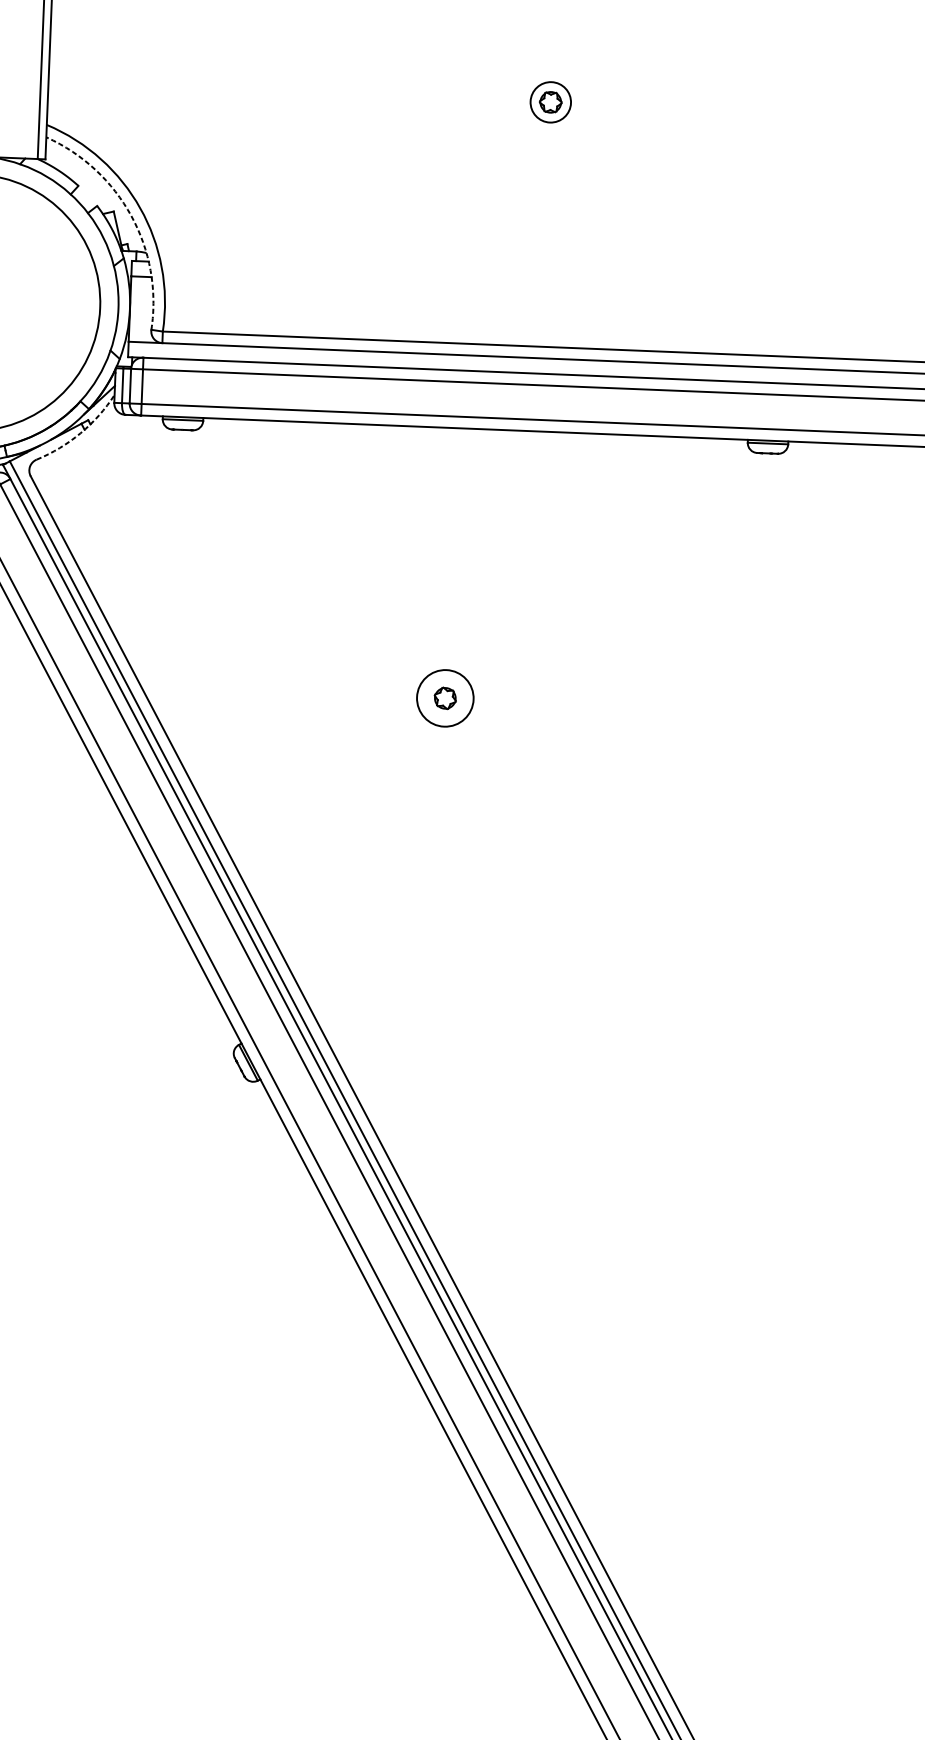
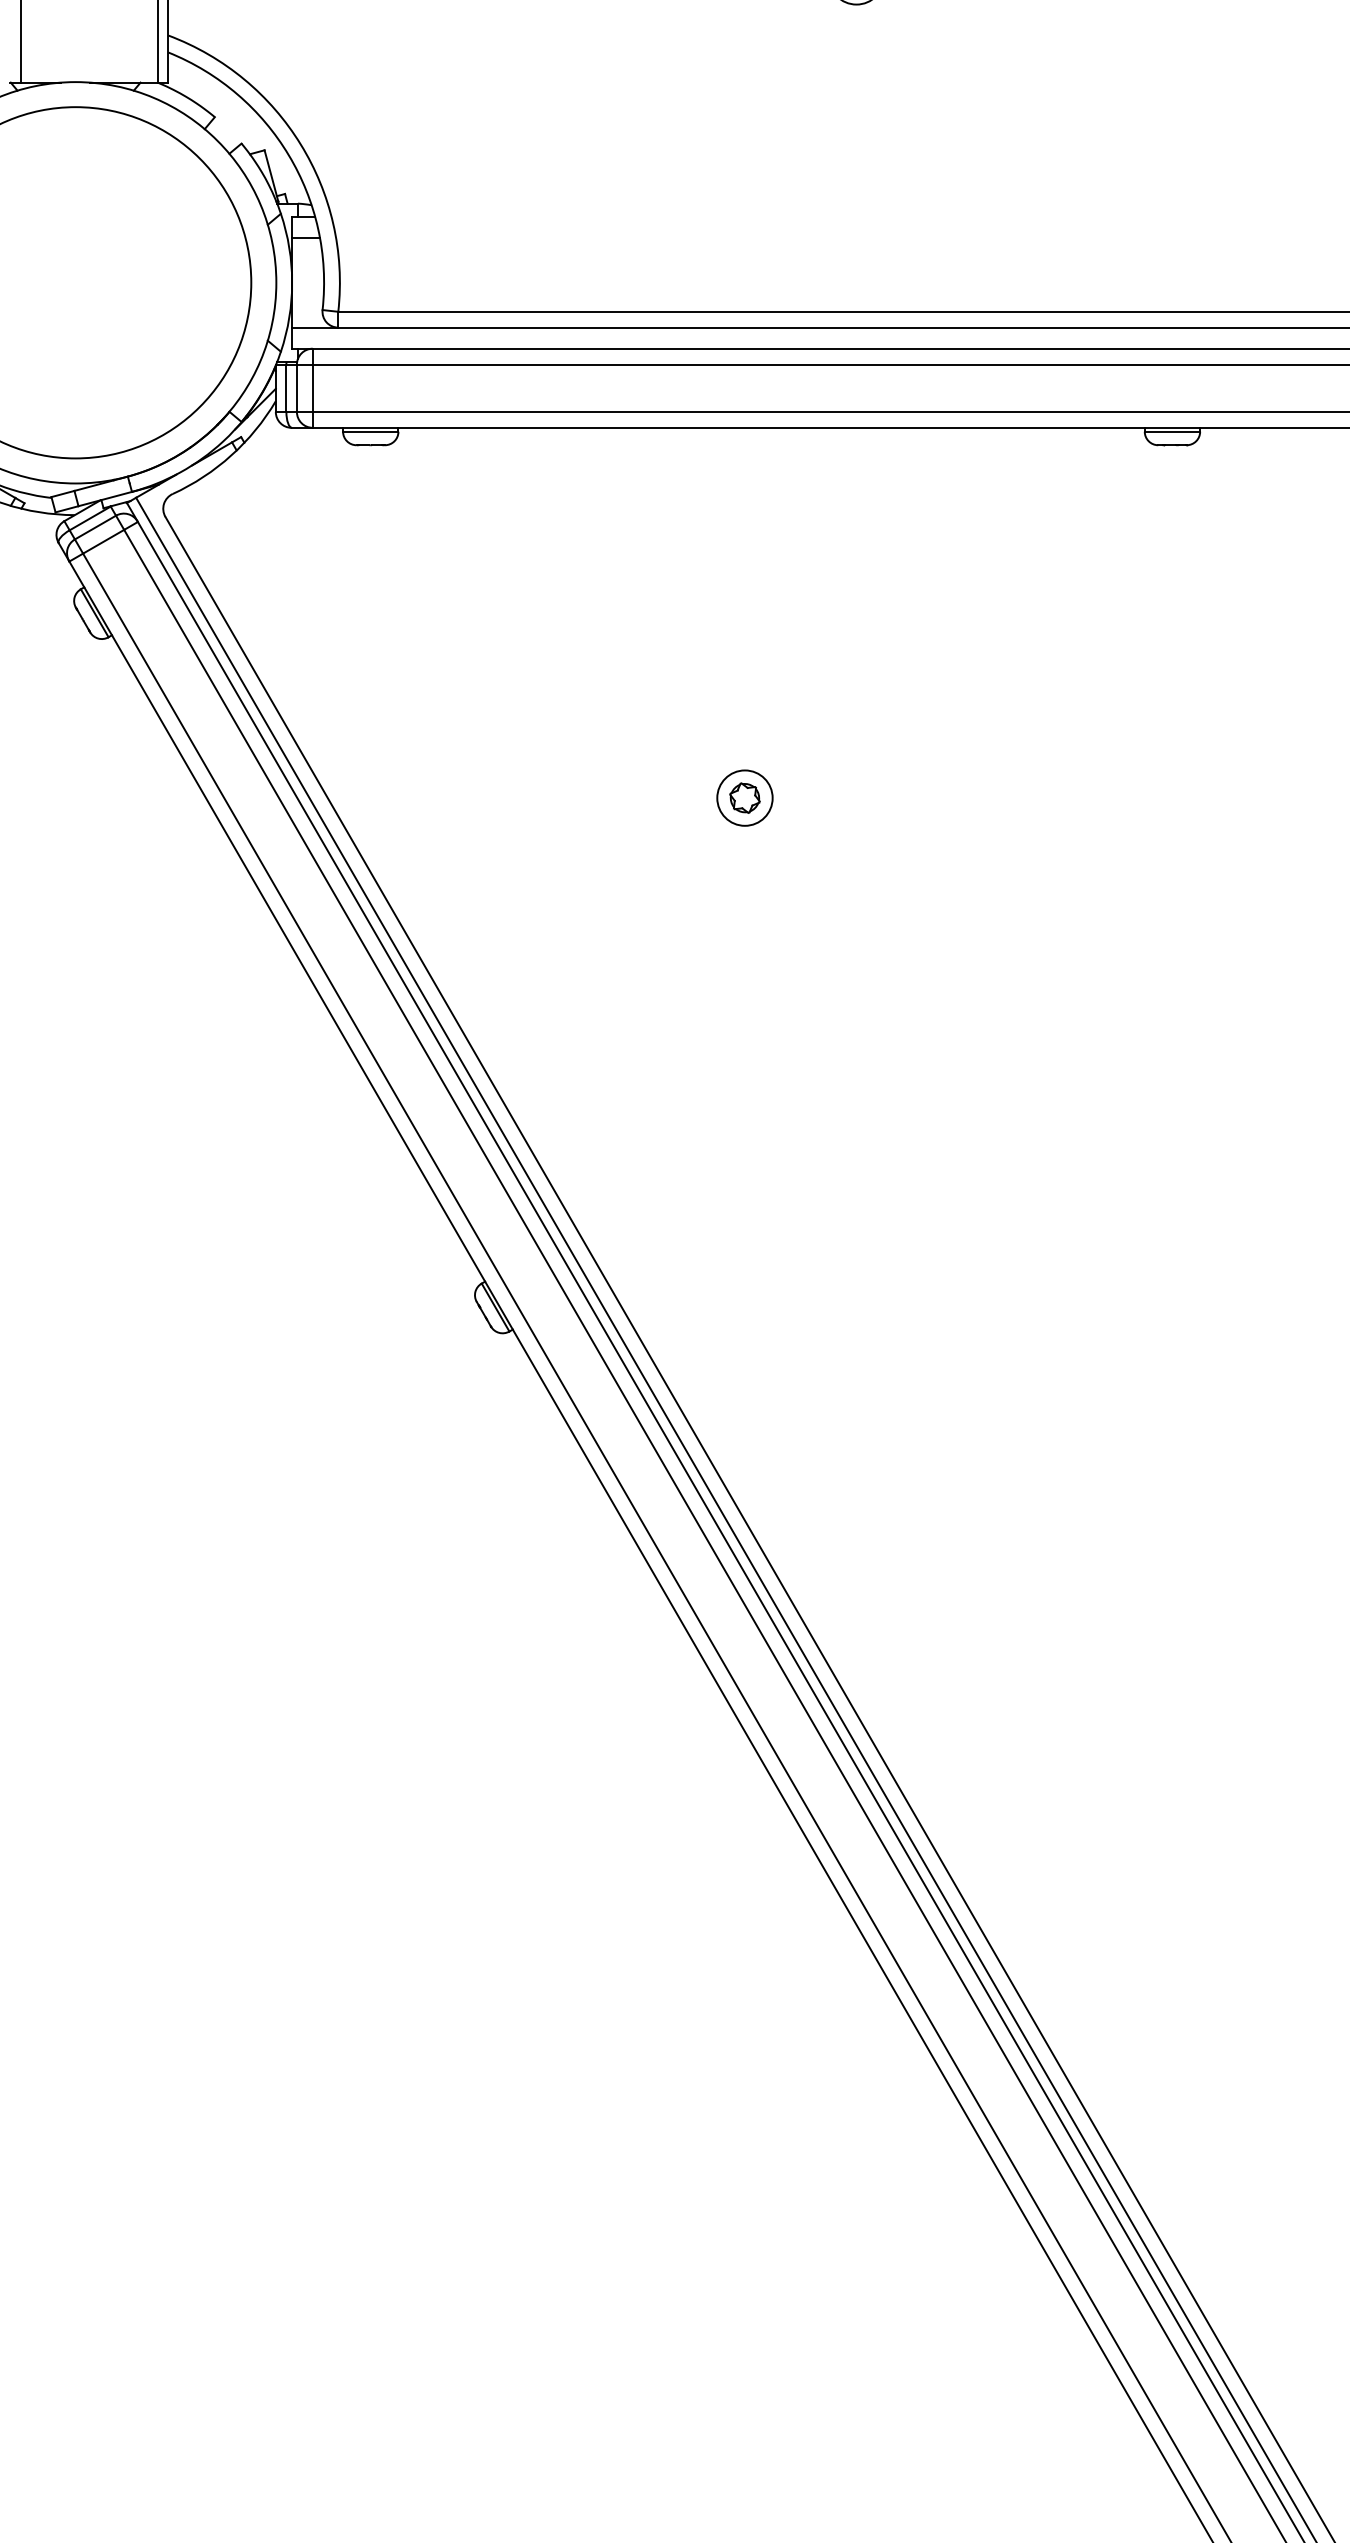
arc: (131, 216) -> (288, 155), dashed -> solid
arc: (80, 433) -> (231, 455), dashed -> solid
circle: (445, 697) -> (744, 797), size x0.71

